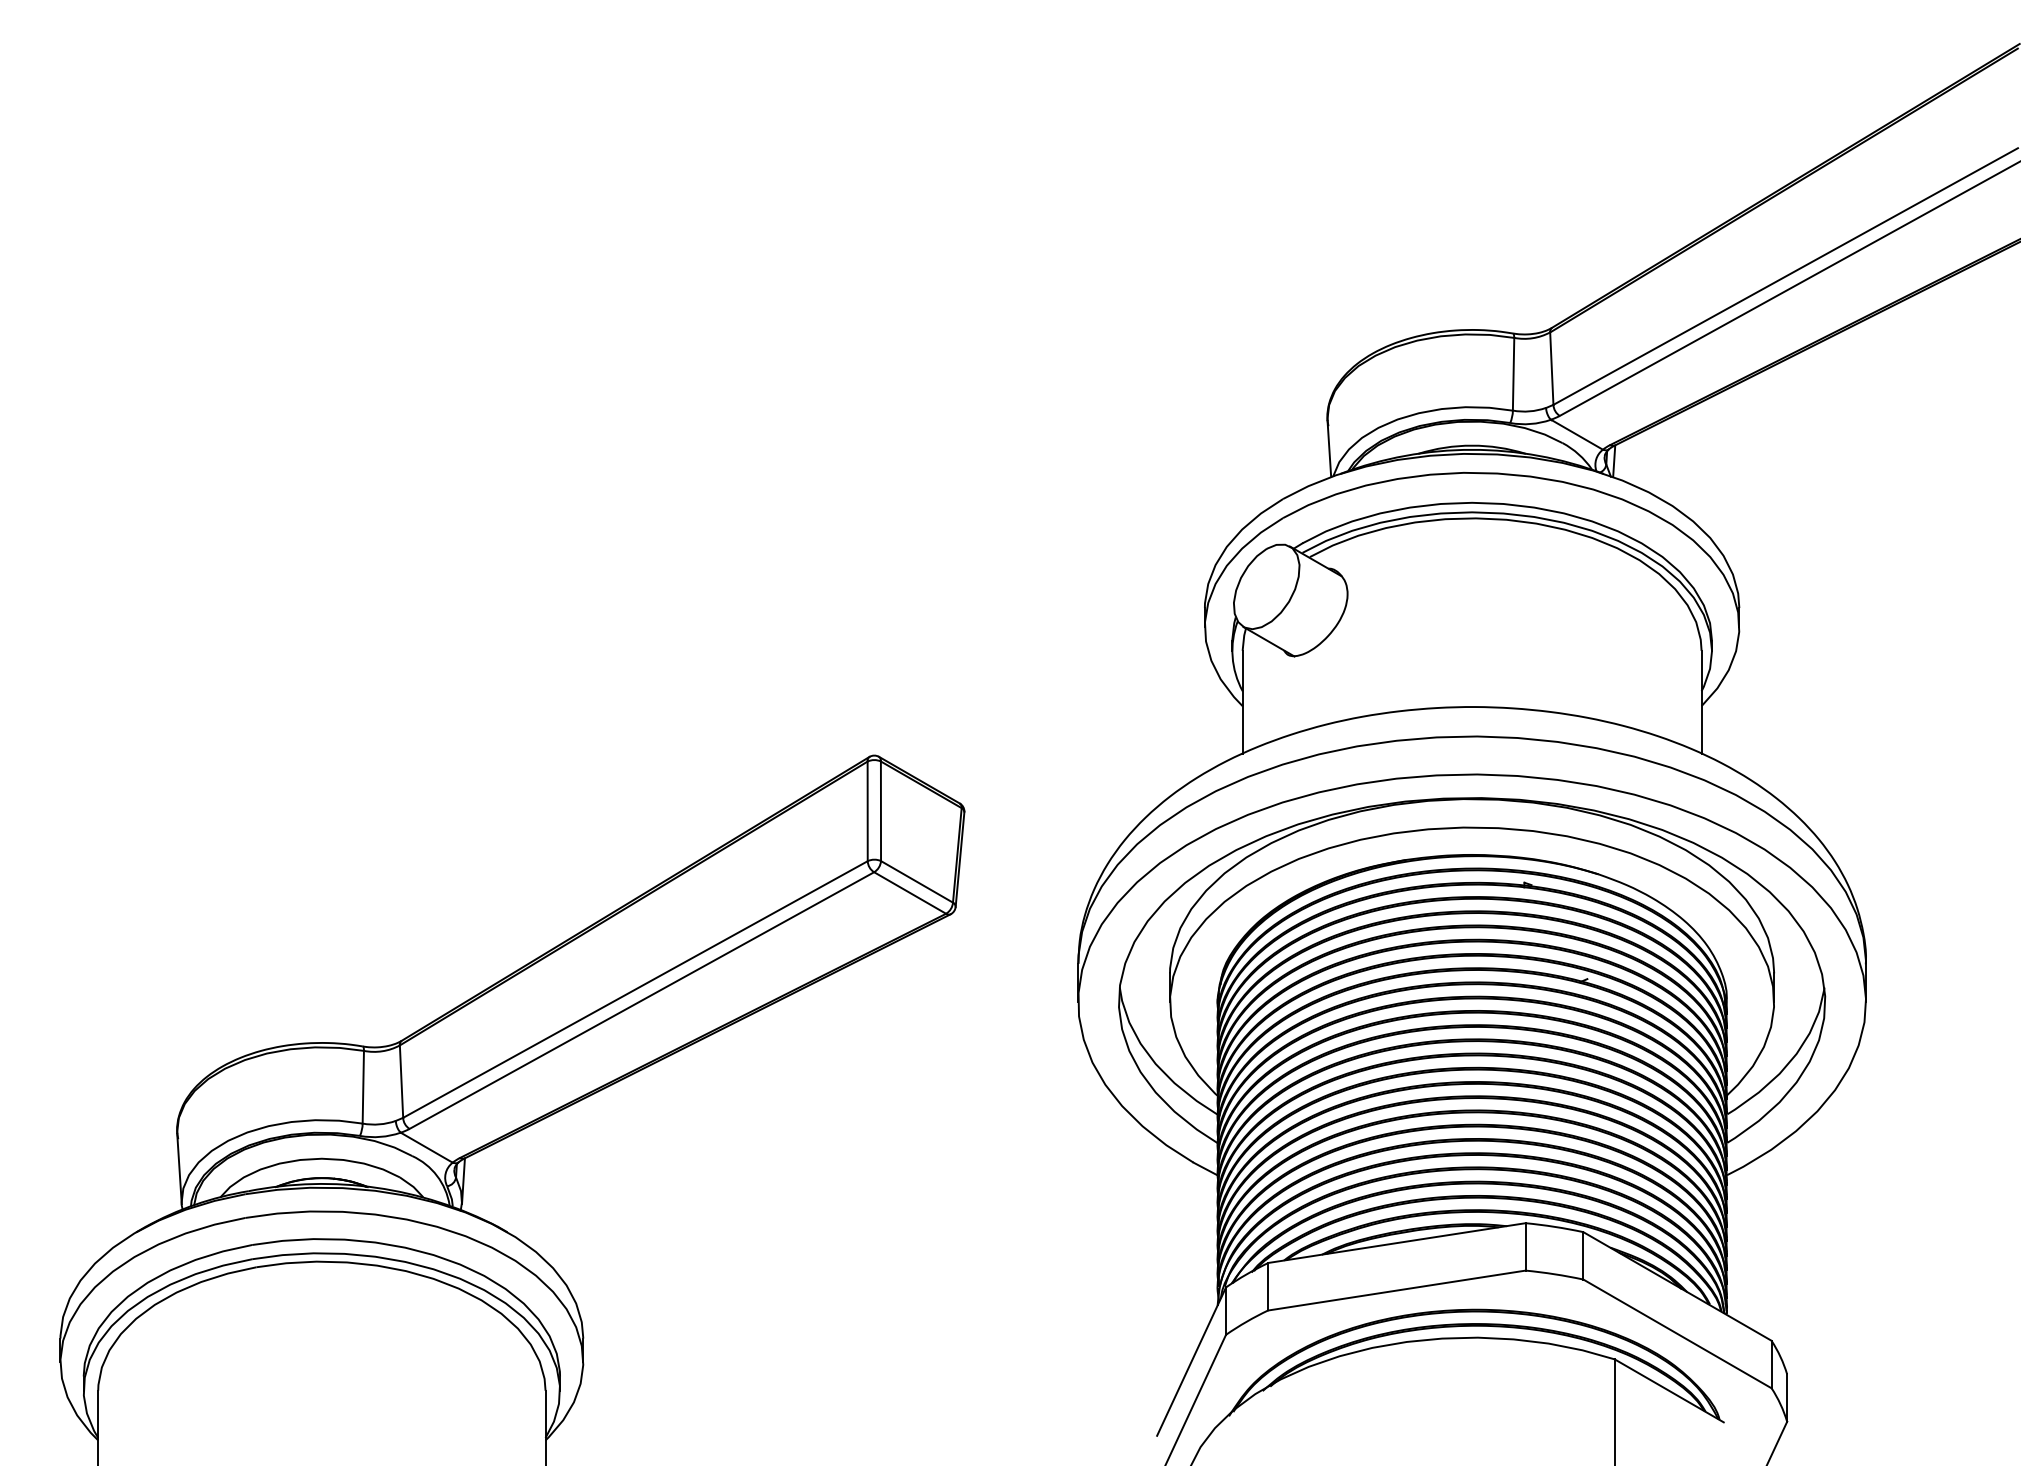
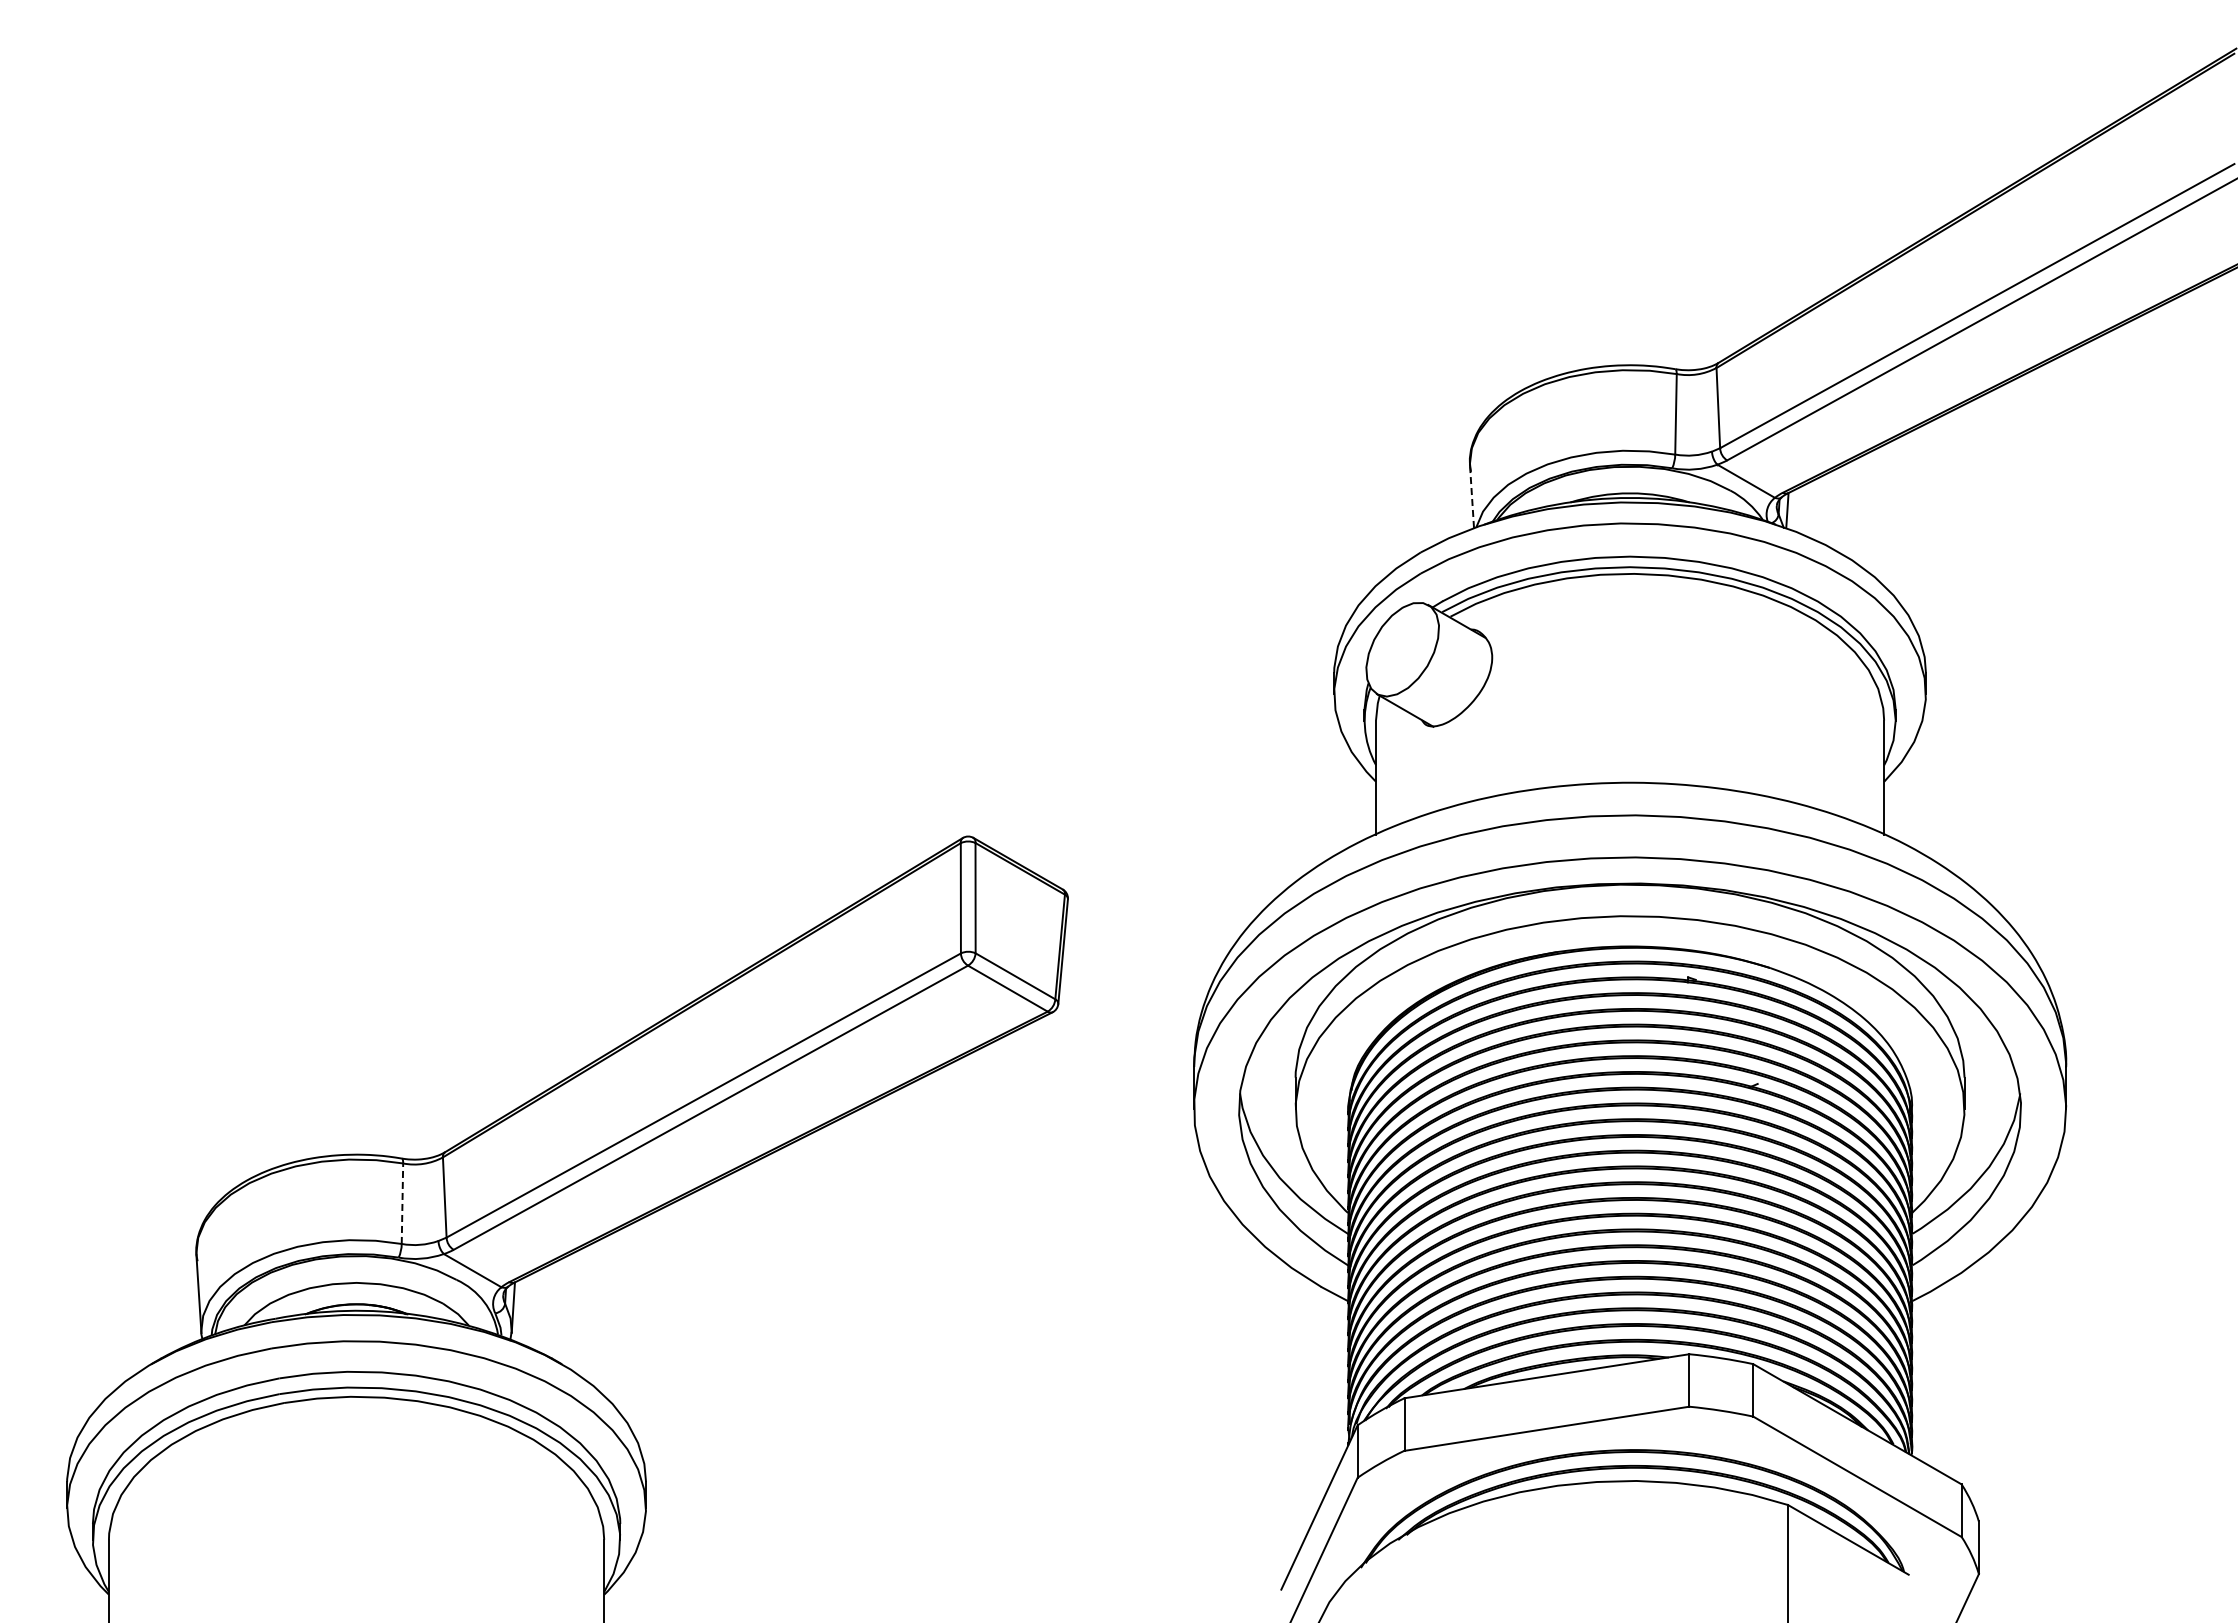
line: (1329, 449) -> (1472, 497), solid -> dashed
line: (363, 1087) -> (402, 1203), solid -> dashed

